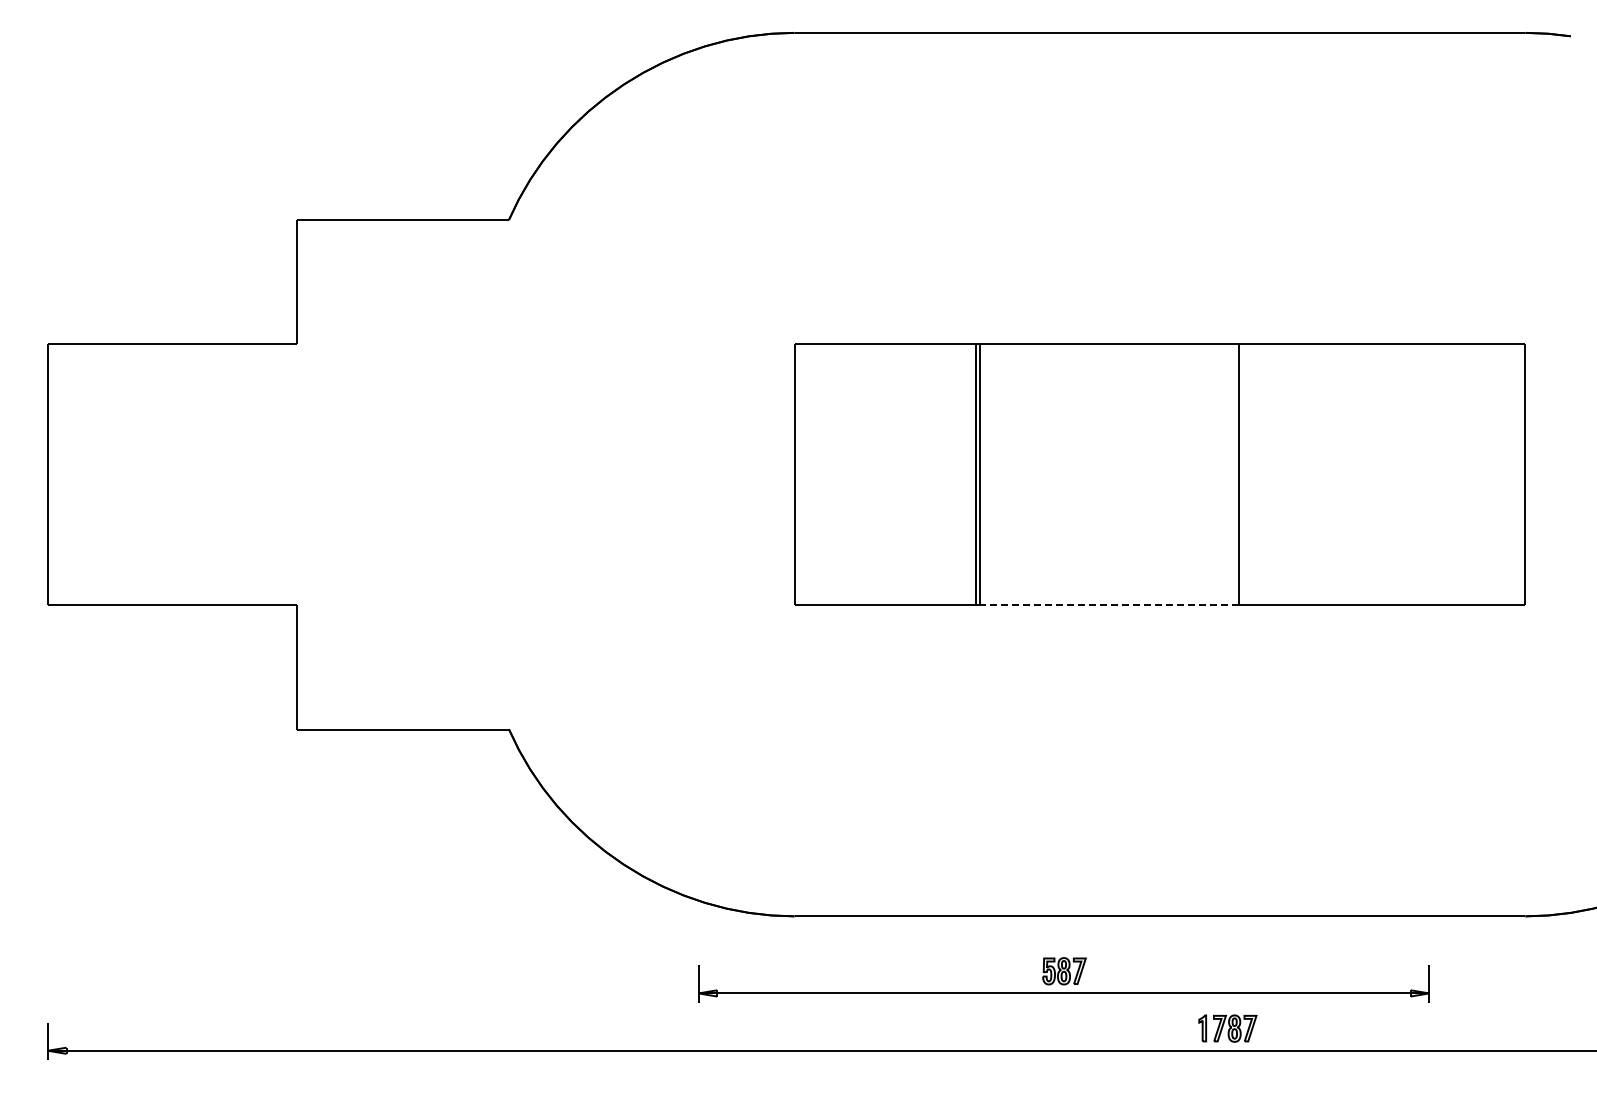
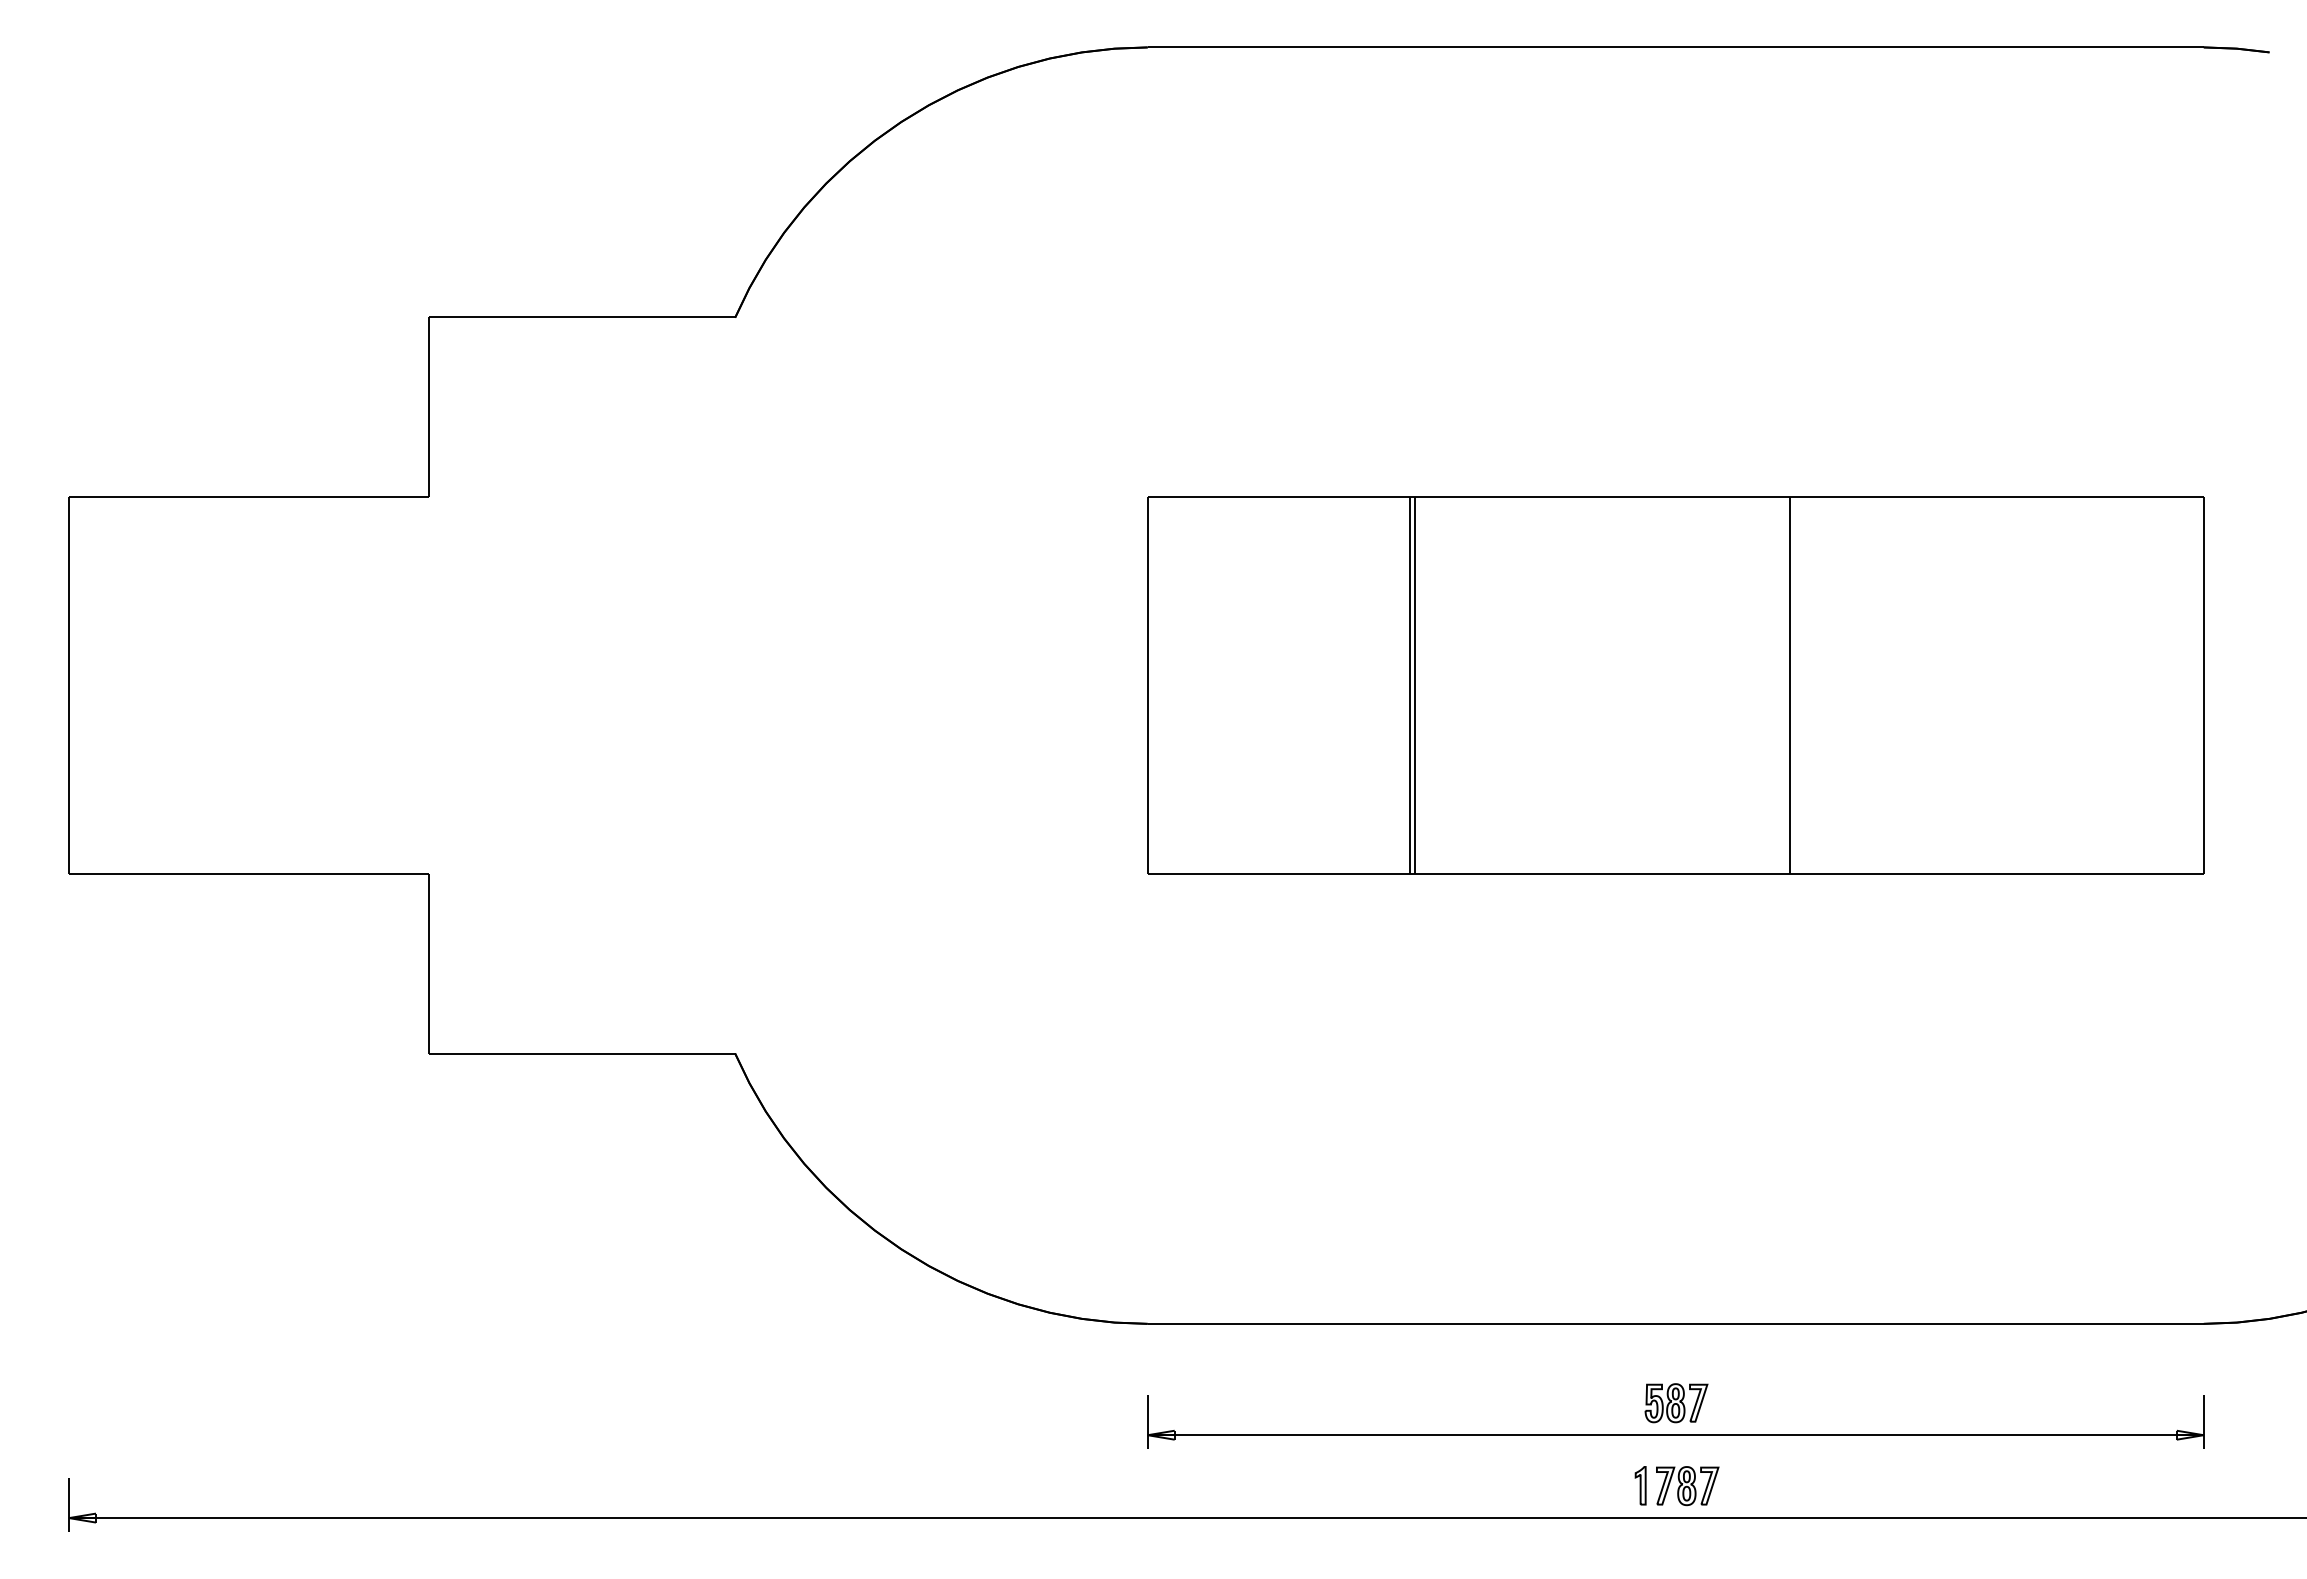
line: (1109, 605) -> (1602, 874), dashed -> solid
part: (1063, 979) -> (1675, 1415), moved
part: (1227, 1028) -> (1676, 1485), moved

